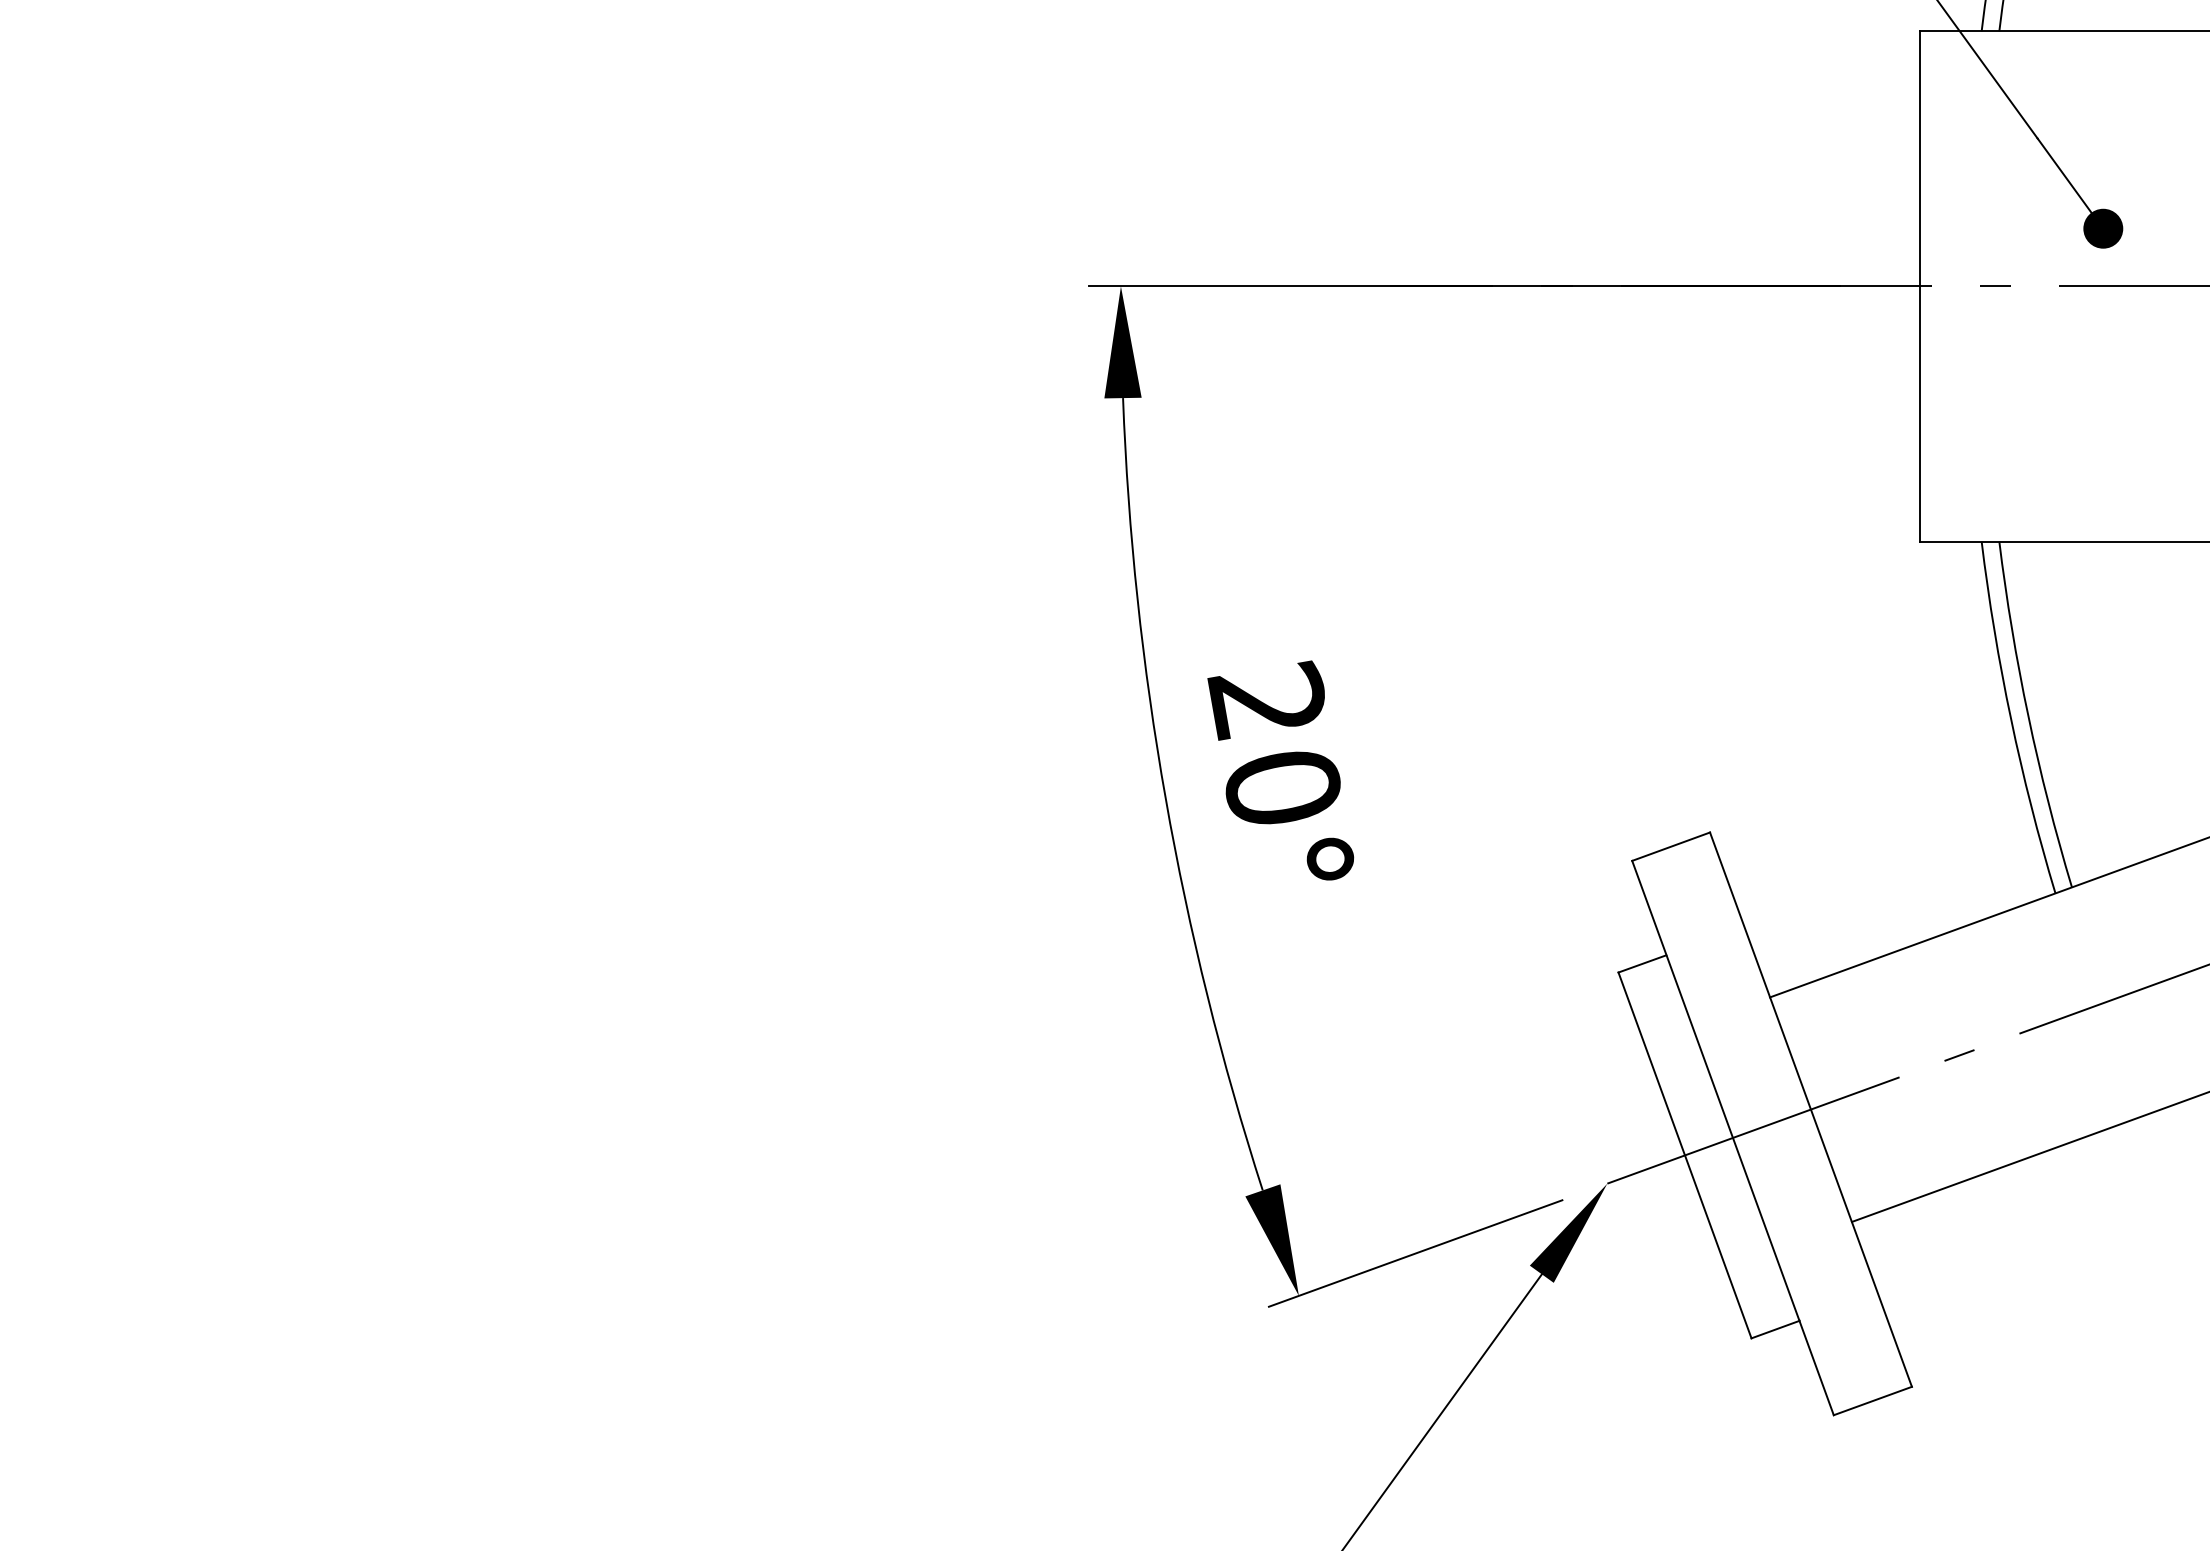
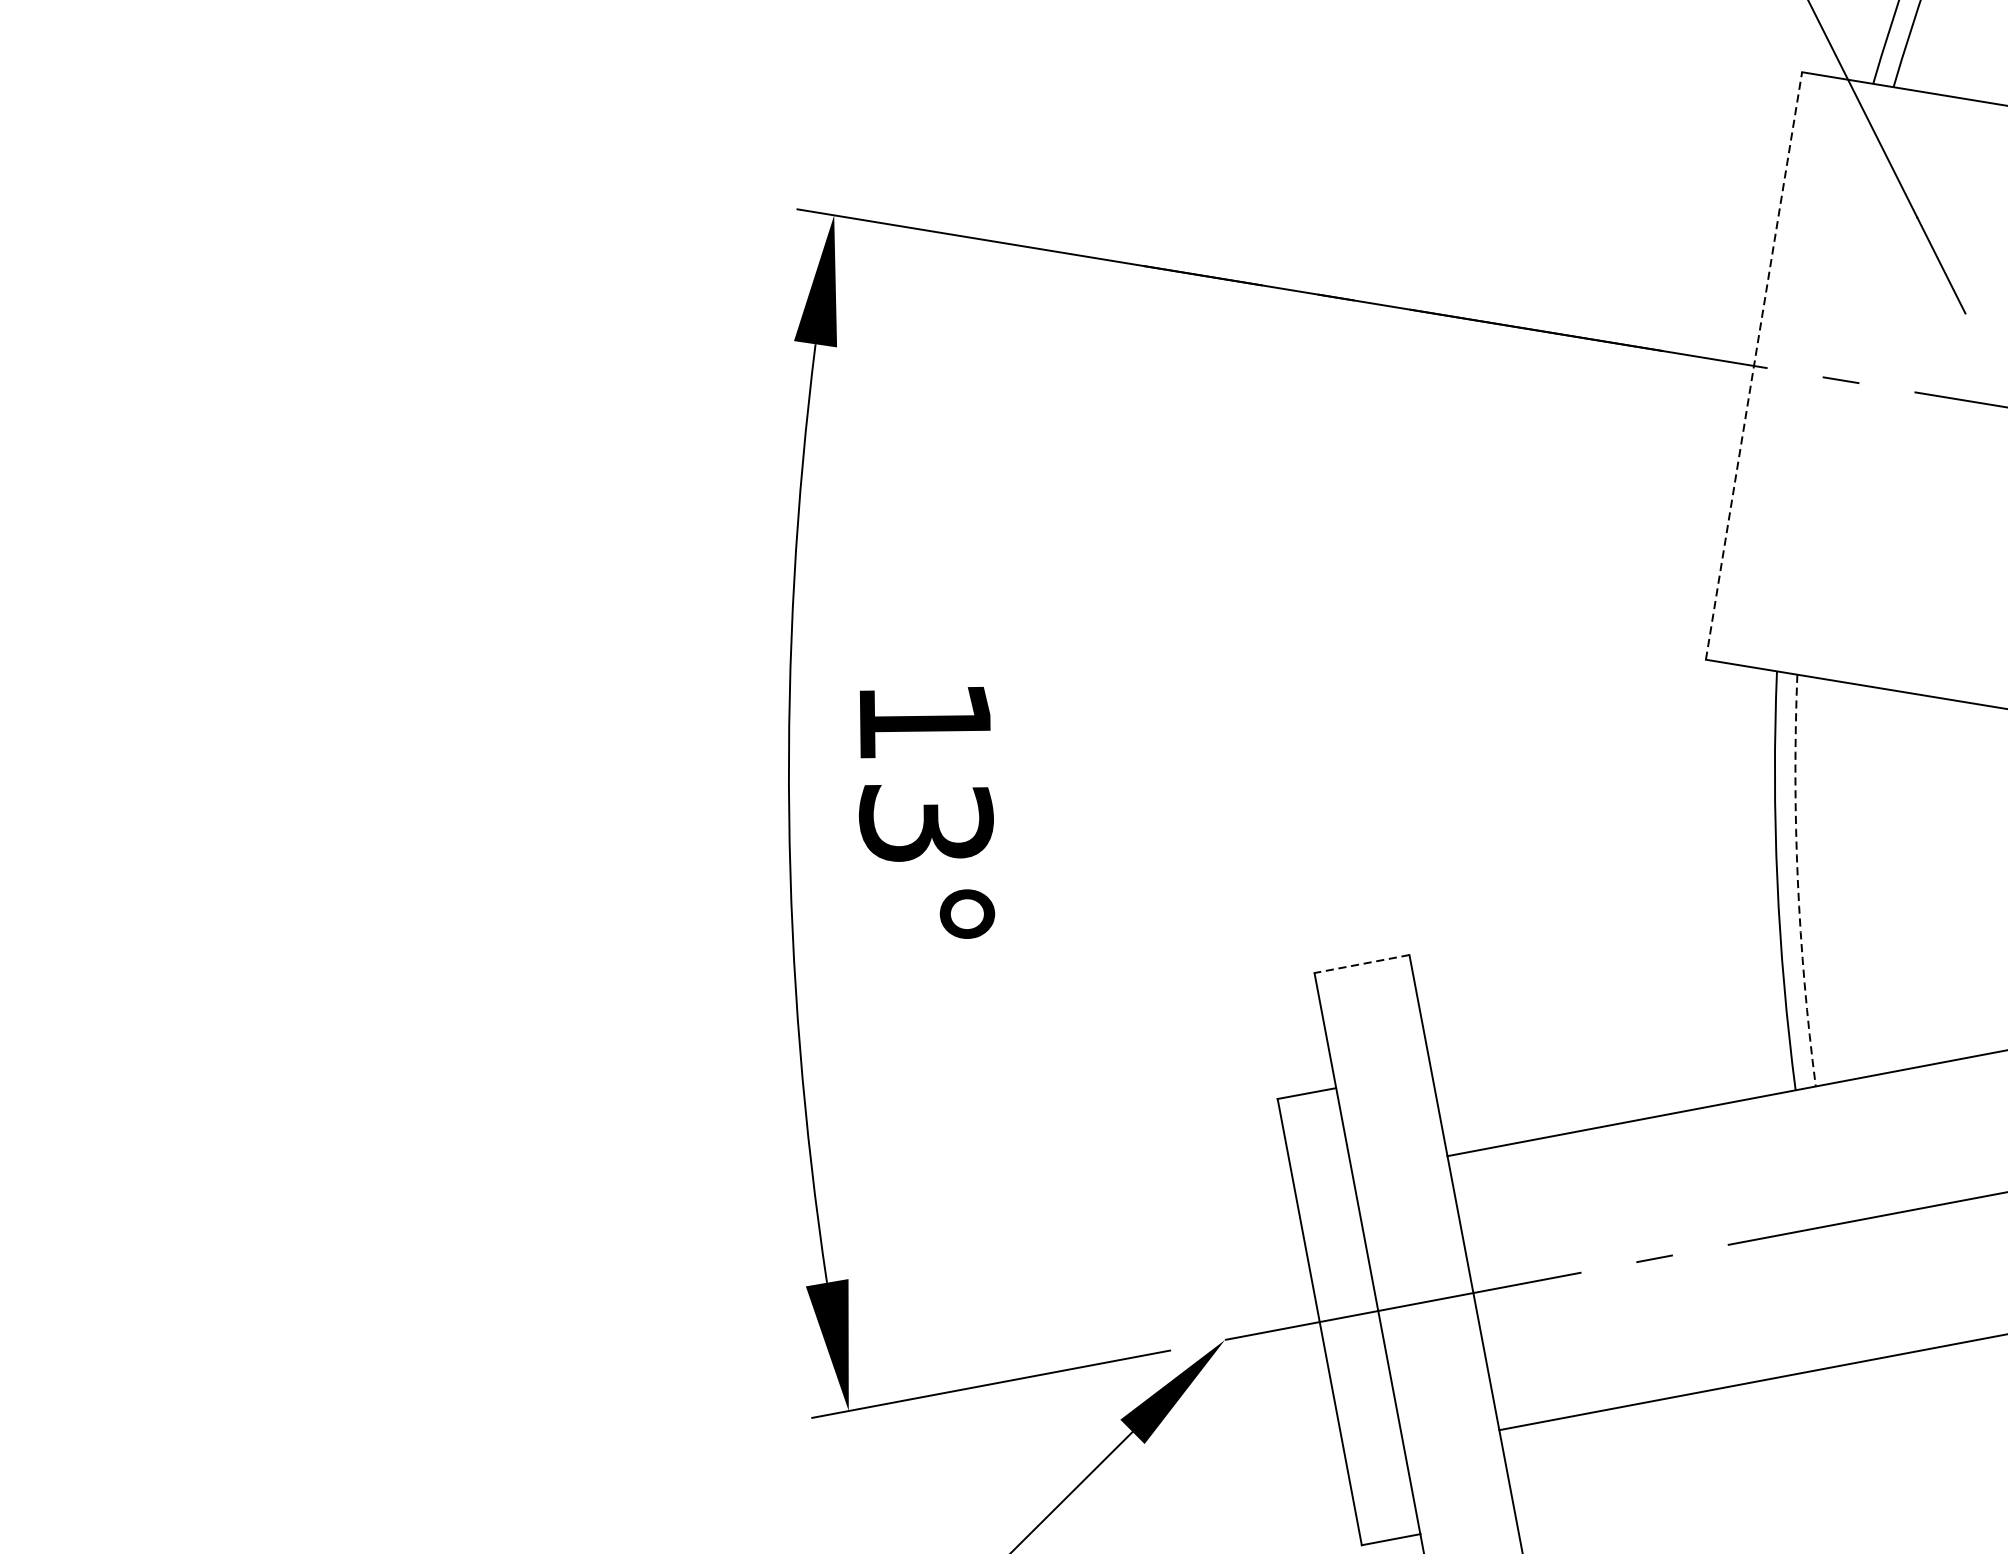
fill: (2103, 228) -> (1976, 333), removed
line: (1919, 285) -> (1753, 364), solid -> dashed
arc: (2028, 716) -> (1797, 881), solid -> dashed
text: (1273, 742) -> (923, 769), 20° -> 13°
line: (1670, 846) -> (1361, 963), solid -> dashed

